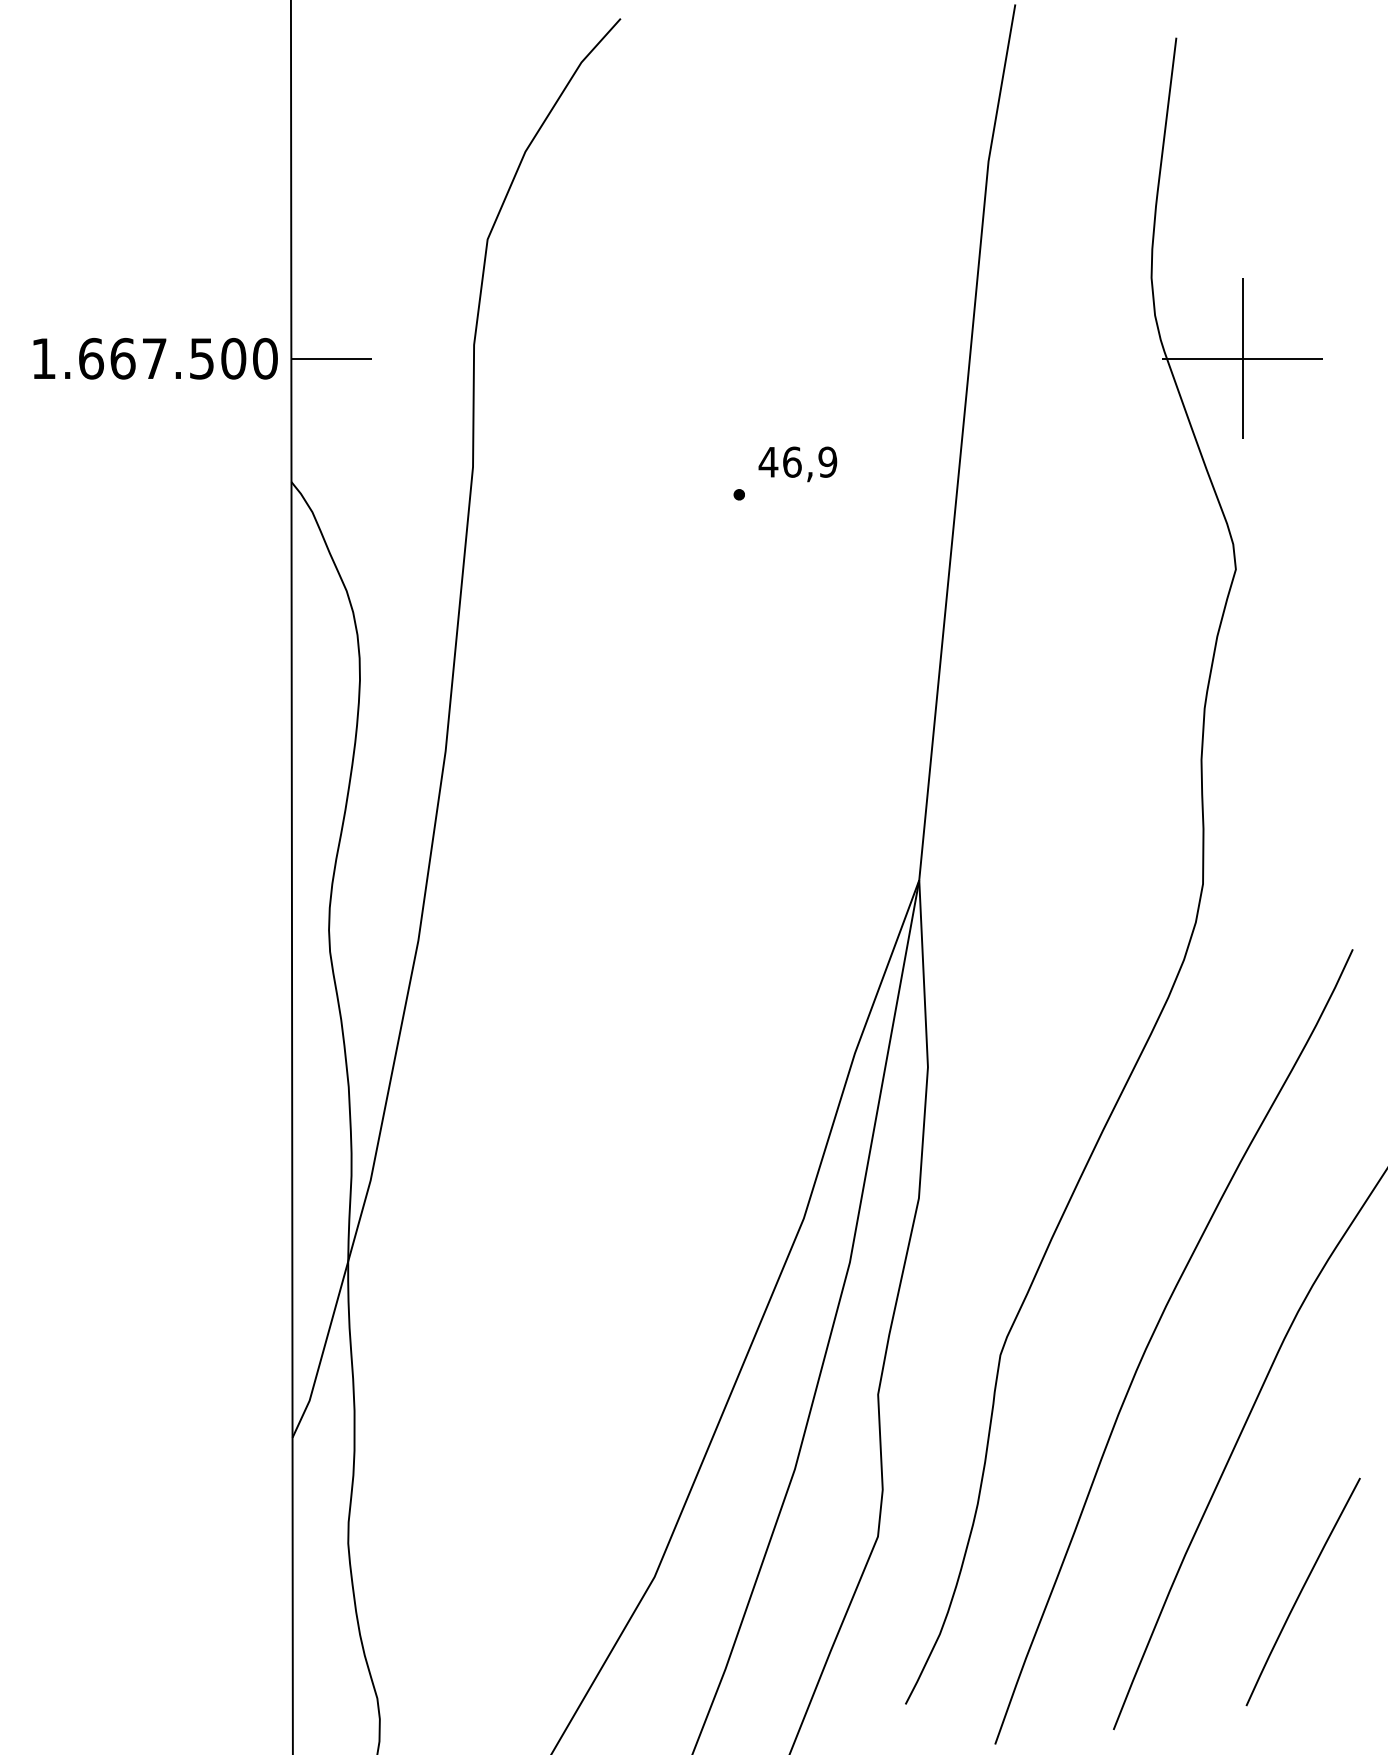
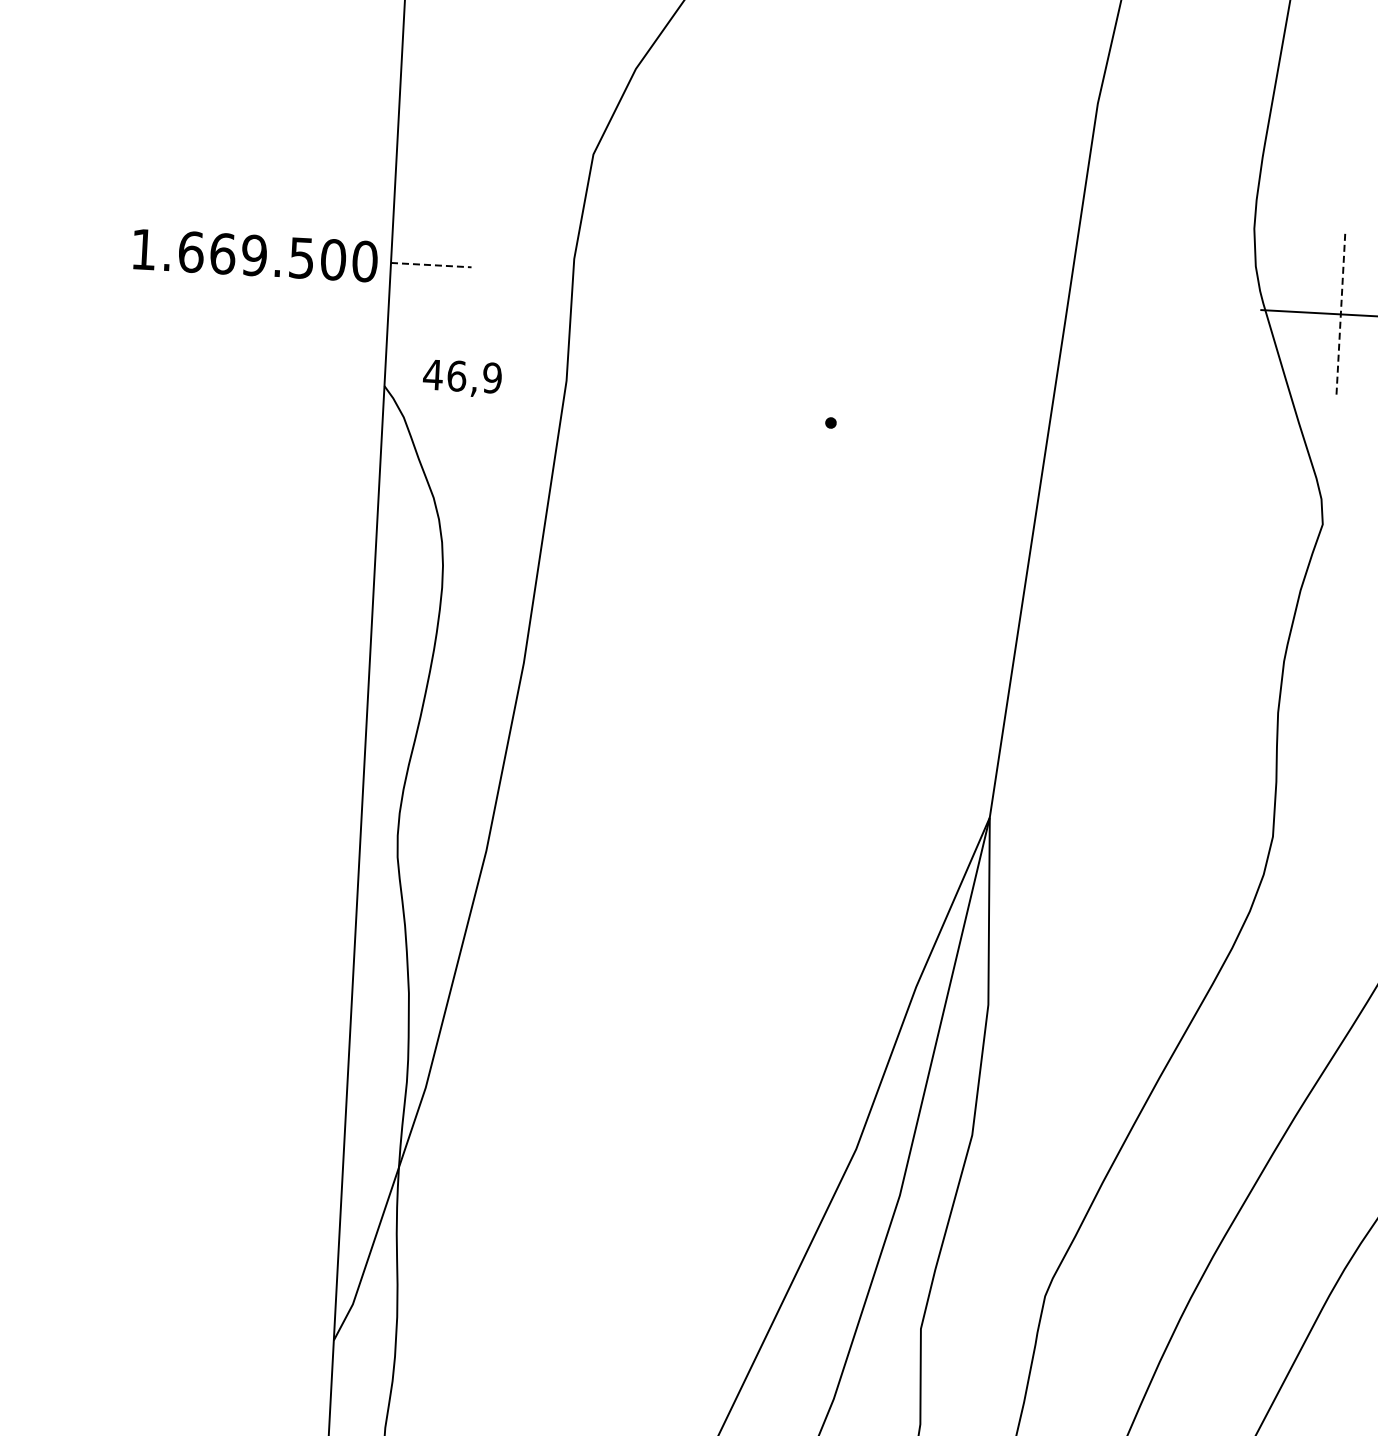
text: (154, 358) -> (254, 255), 1.667.500 -> 1.669.500
line: (332, 358) -> (432, 264), solid -> dashed
line: (1242, 358) -> (1340, 314), solid -> dashed
text: (797, 464) -> (461, 378), moved

